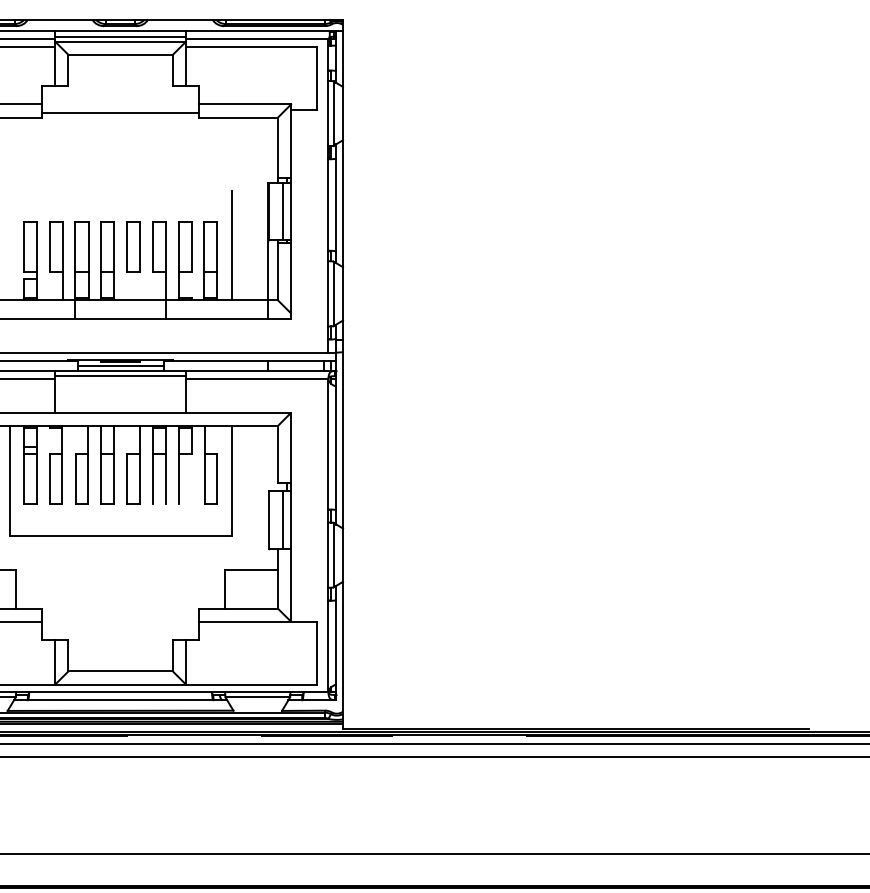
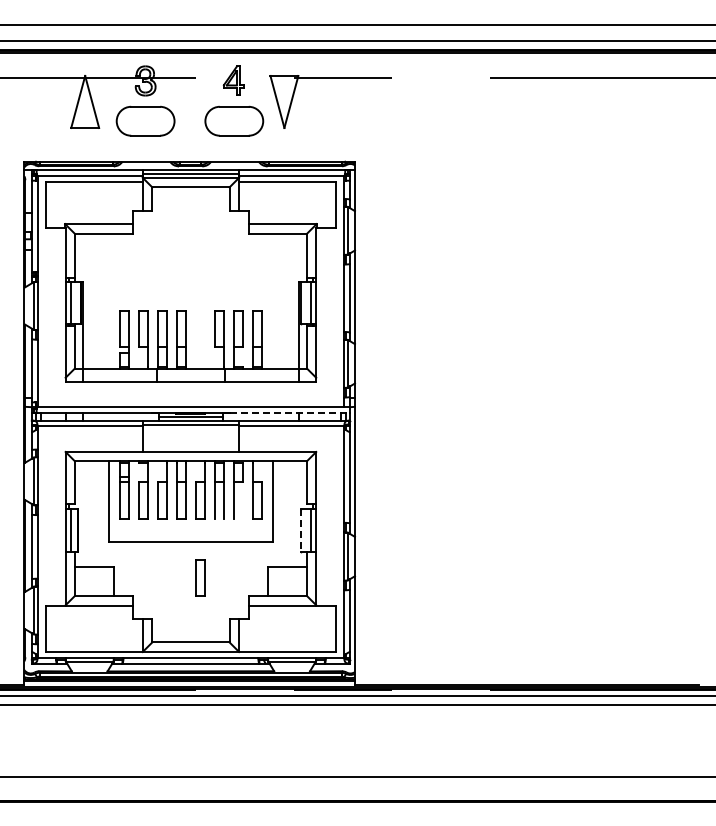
line: (120, 113) -> (190, 230), removed
line: (231, 244) -> (272, 327), removed
part: (133, 246) -> (200, 577), moved
line: (255, 359) -> (290, 412), solid -> dashed
line: (269, 521) -> (300, 531), solid -> dashed

